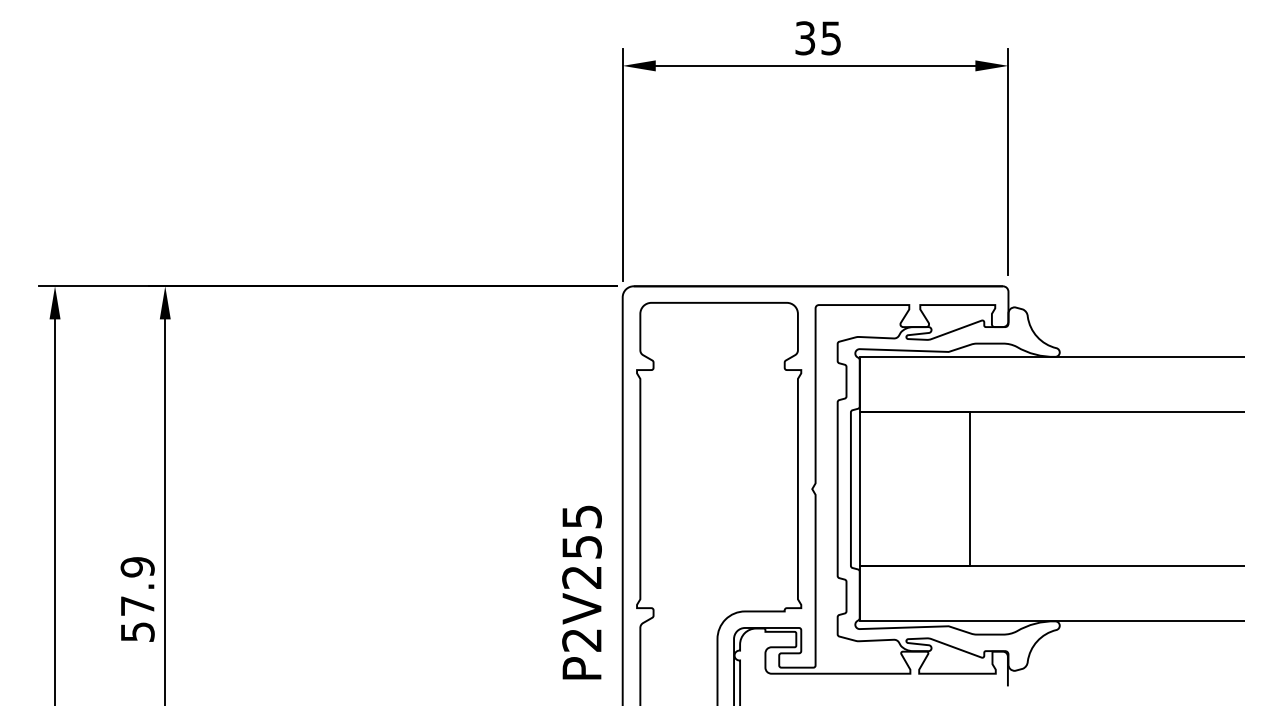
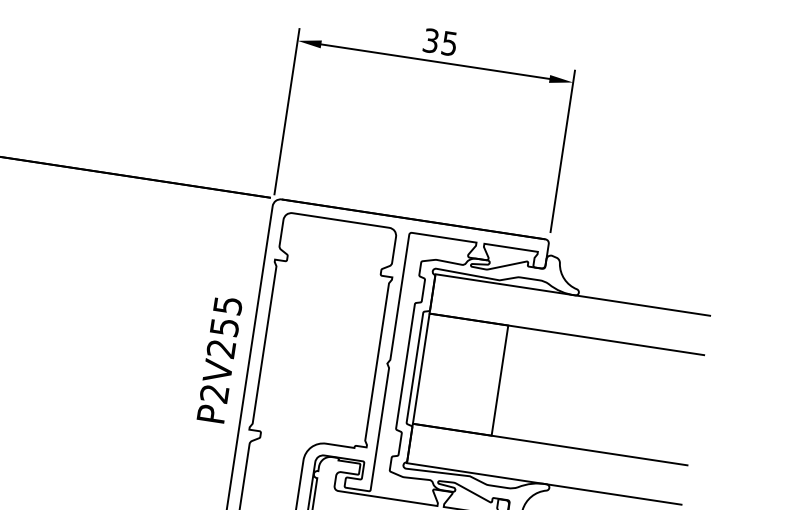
text: (581, 592) -> (219, 359), moved

